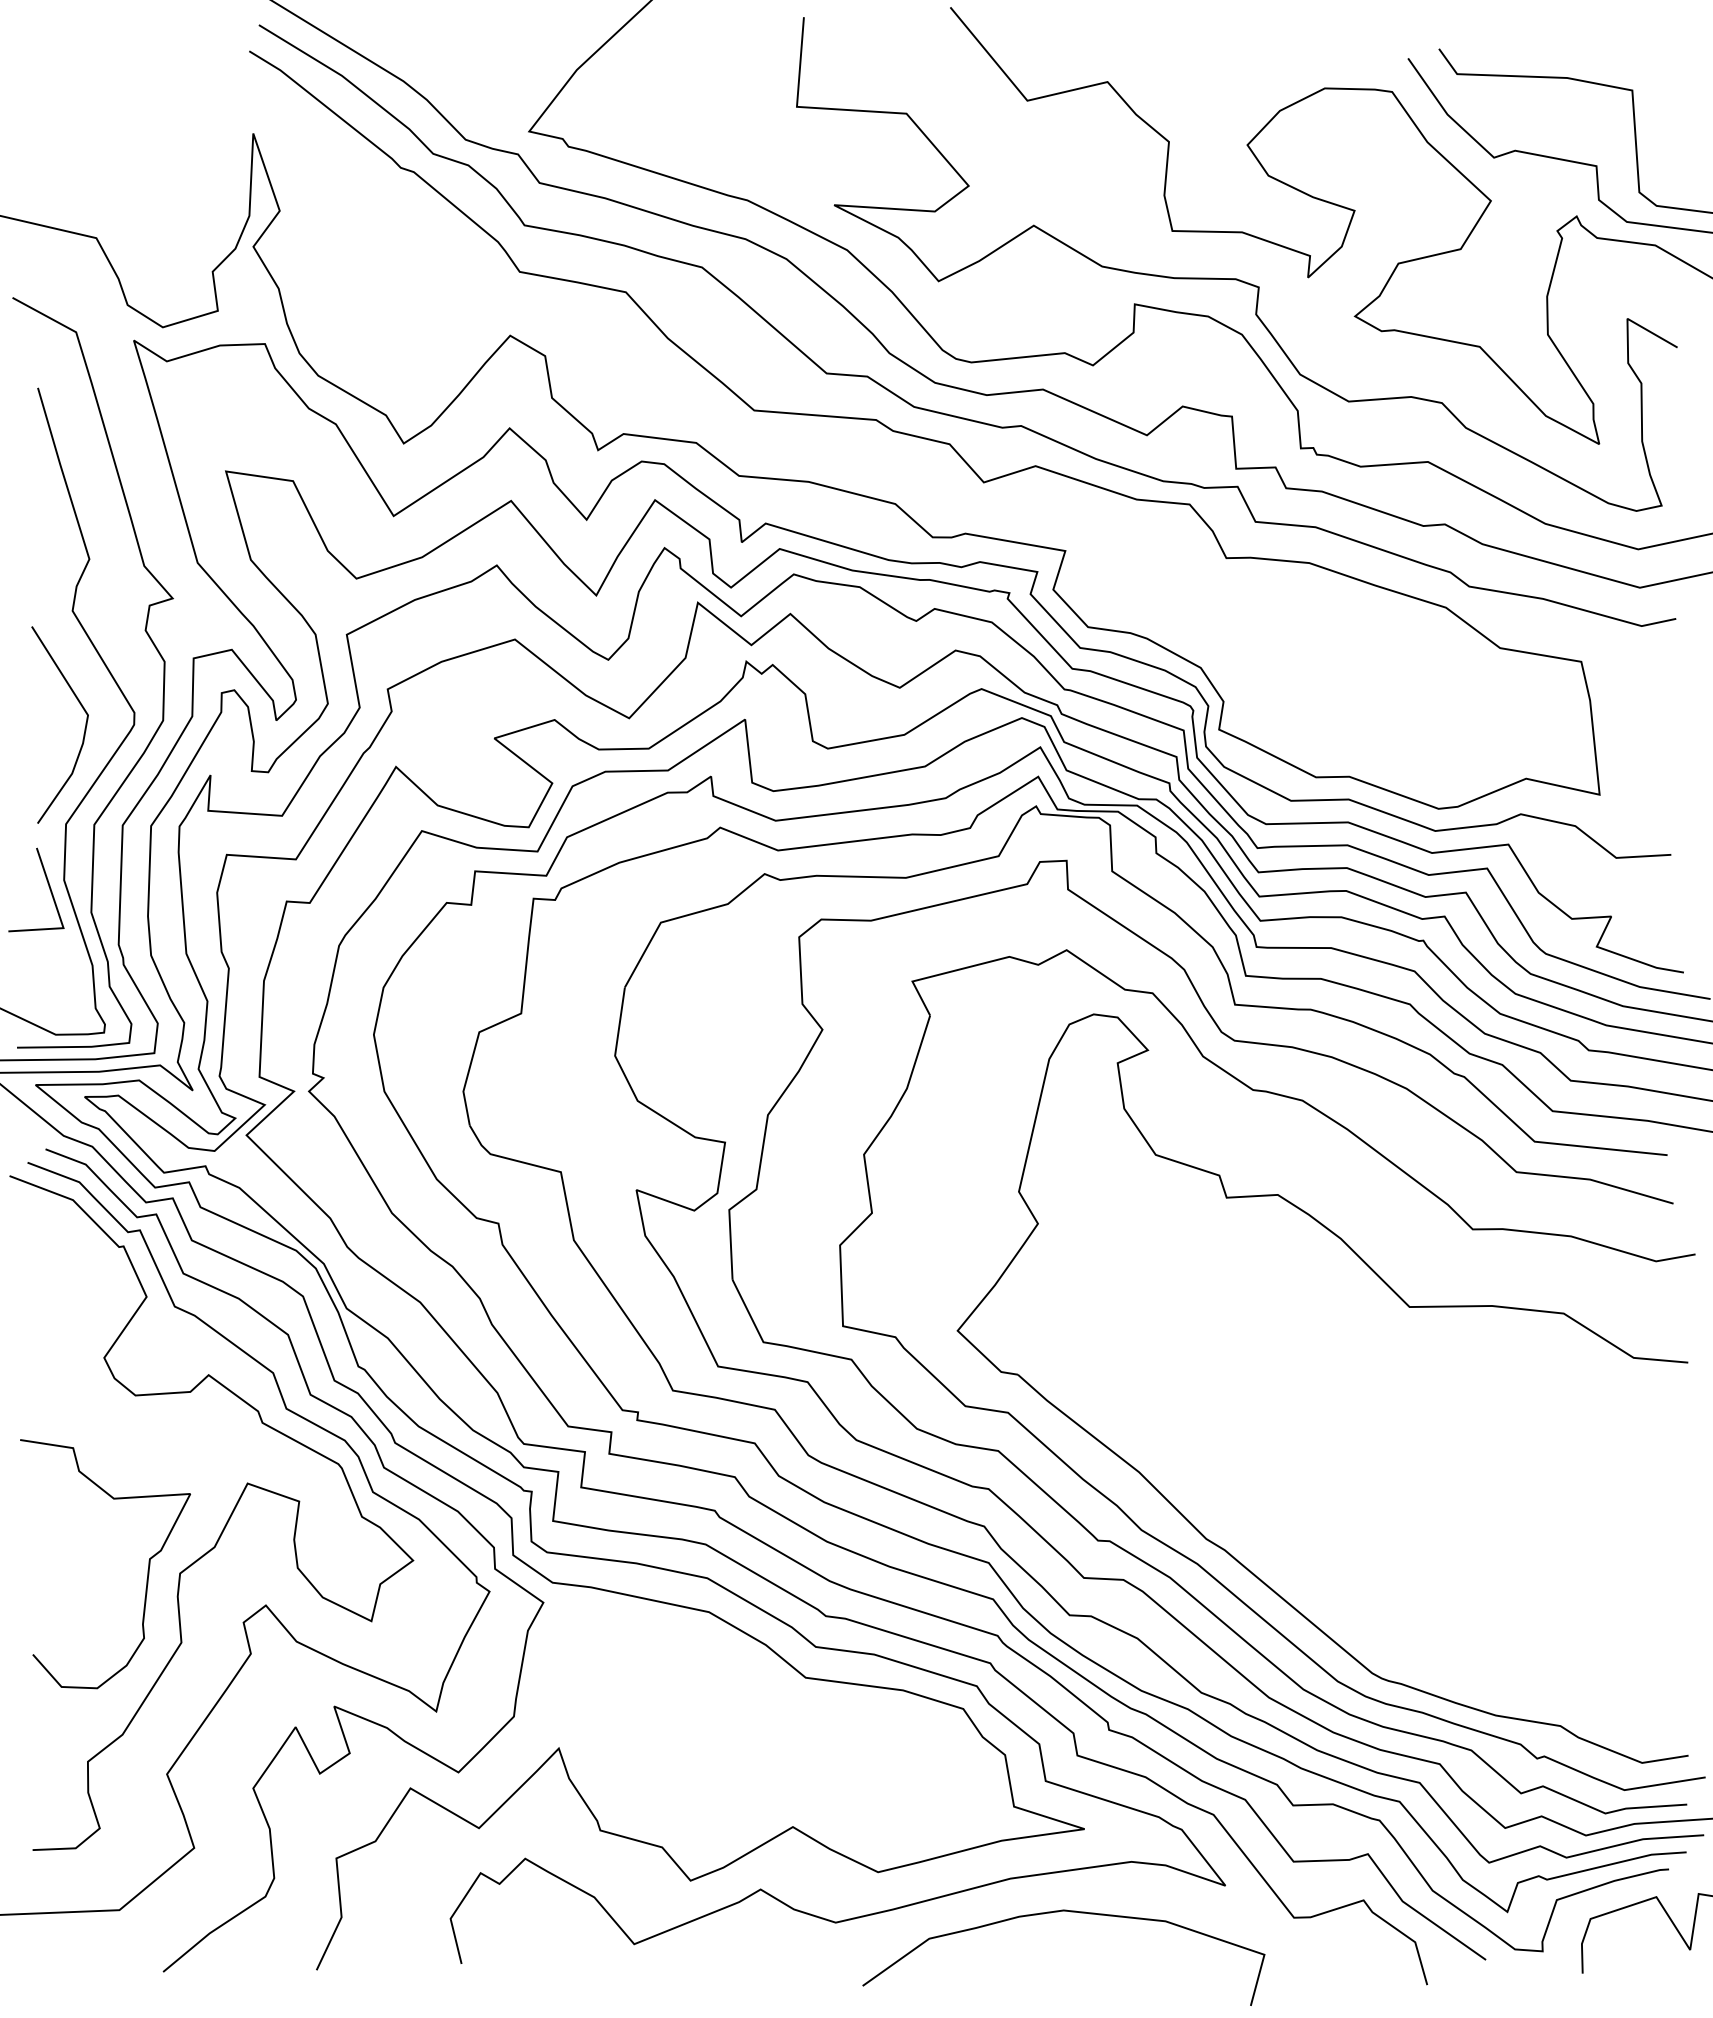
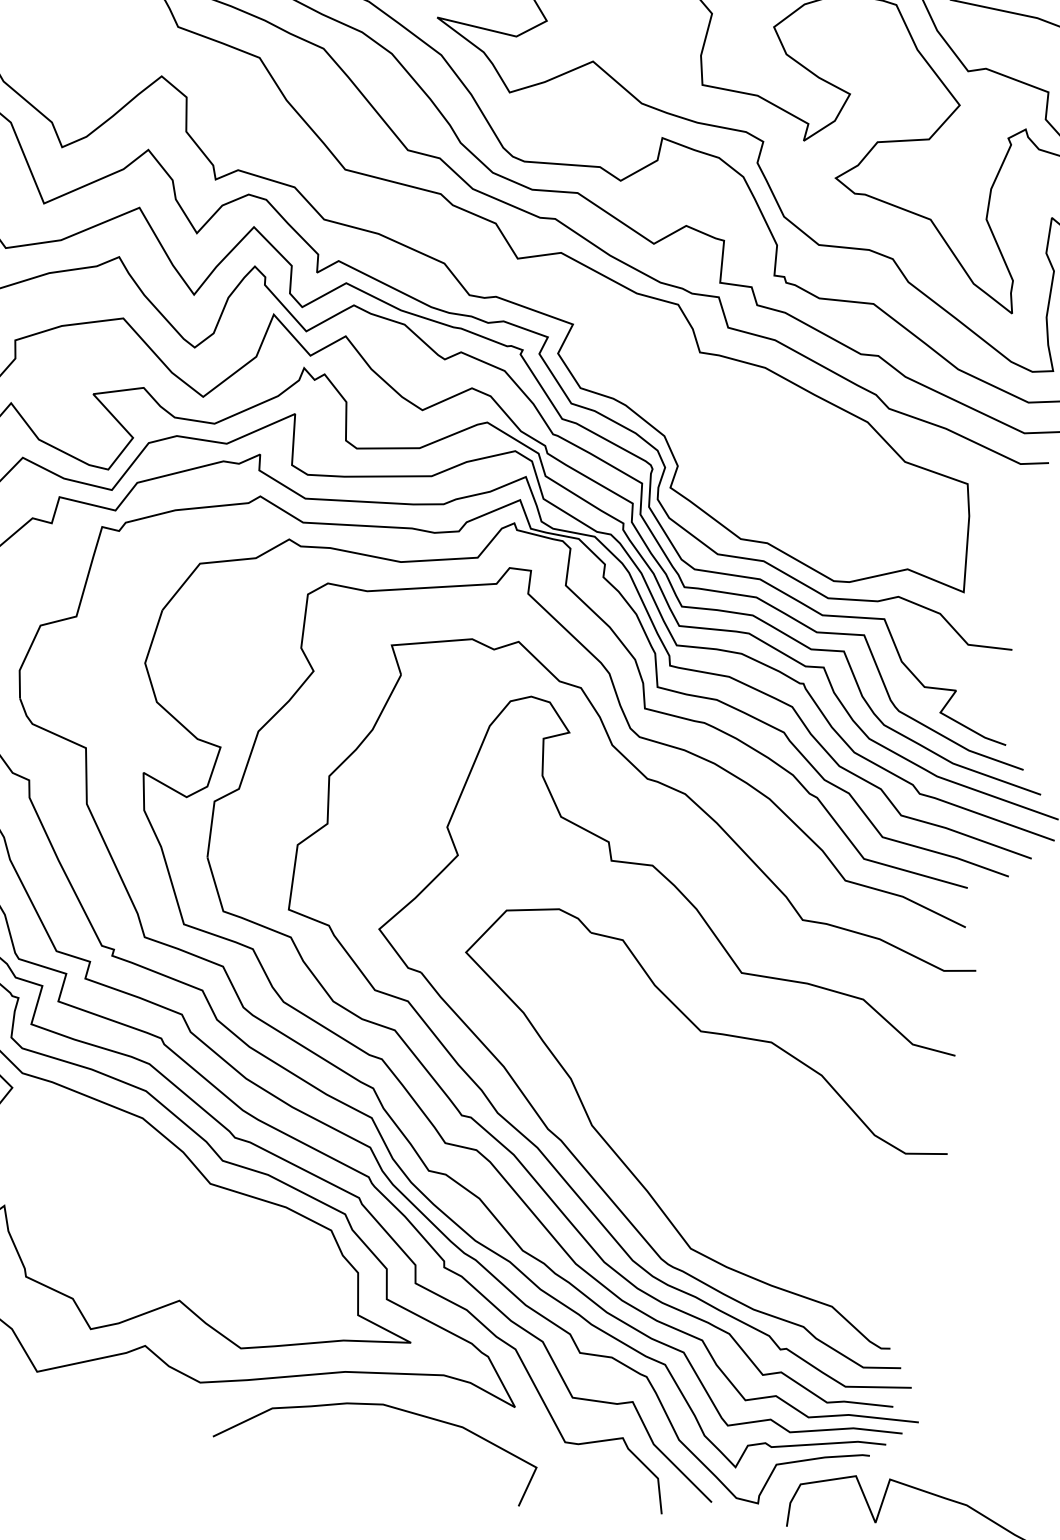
part: (1323, 1577) -> (635, 1175), added

